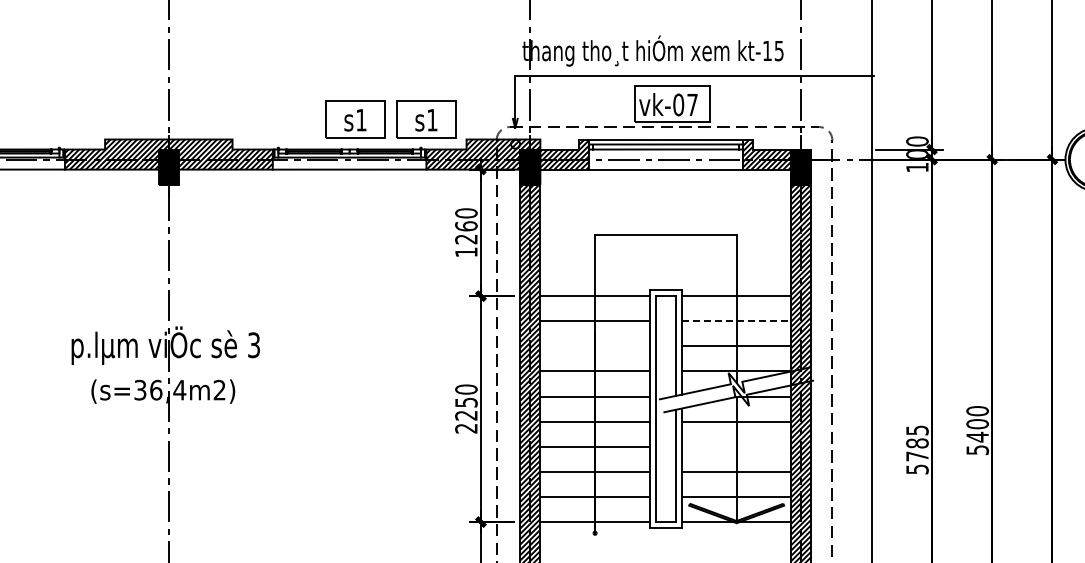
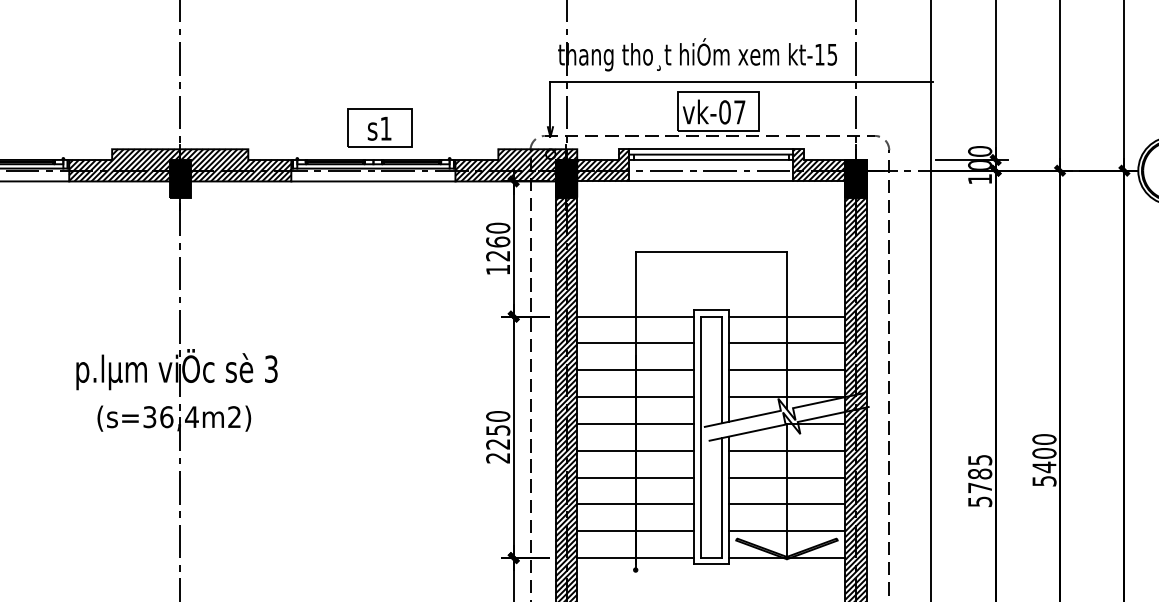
part: (426, 119) -> (455, 127), removed
line: (736, 321) -> (786, 343), dashed -> solid
line: (594, 346) -> (635, 370), added
line: (736, 446) -> (786, 477), added

